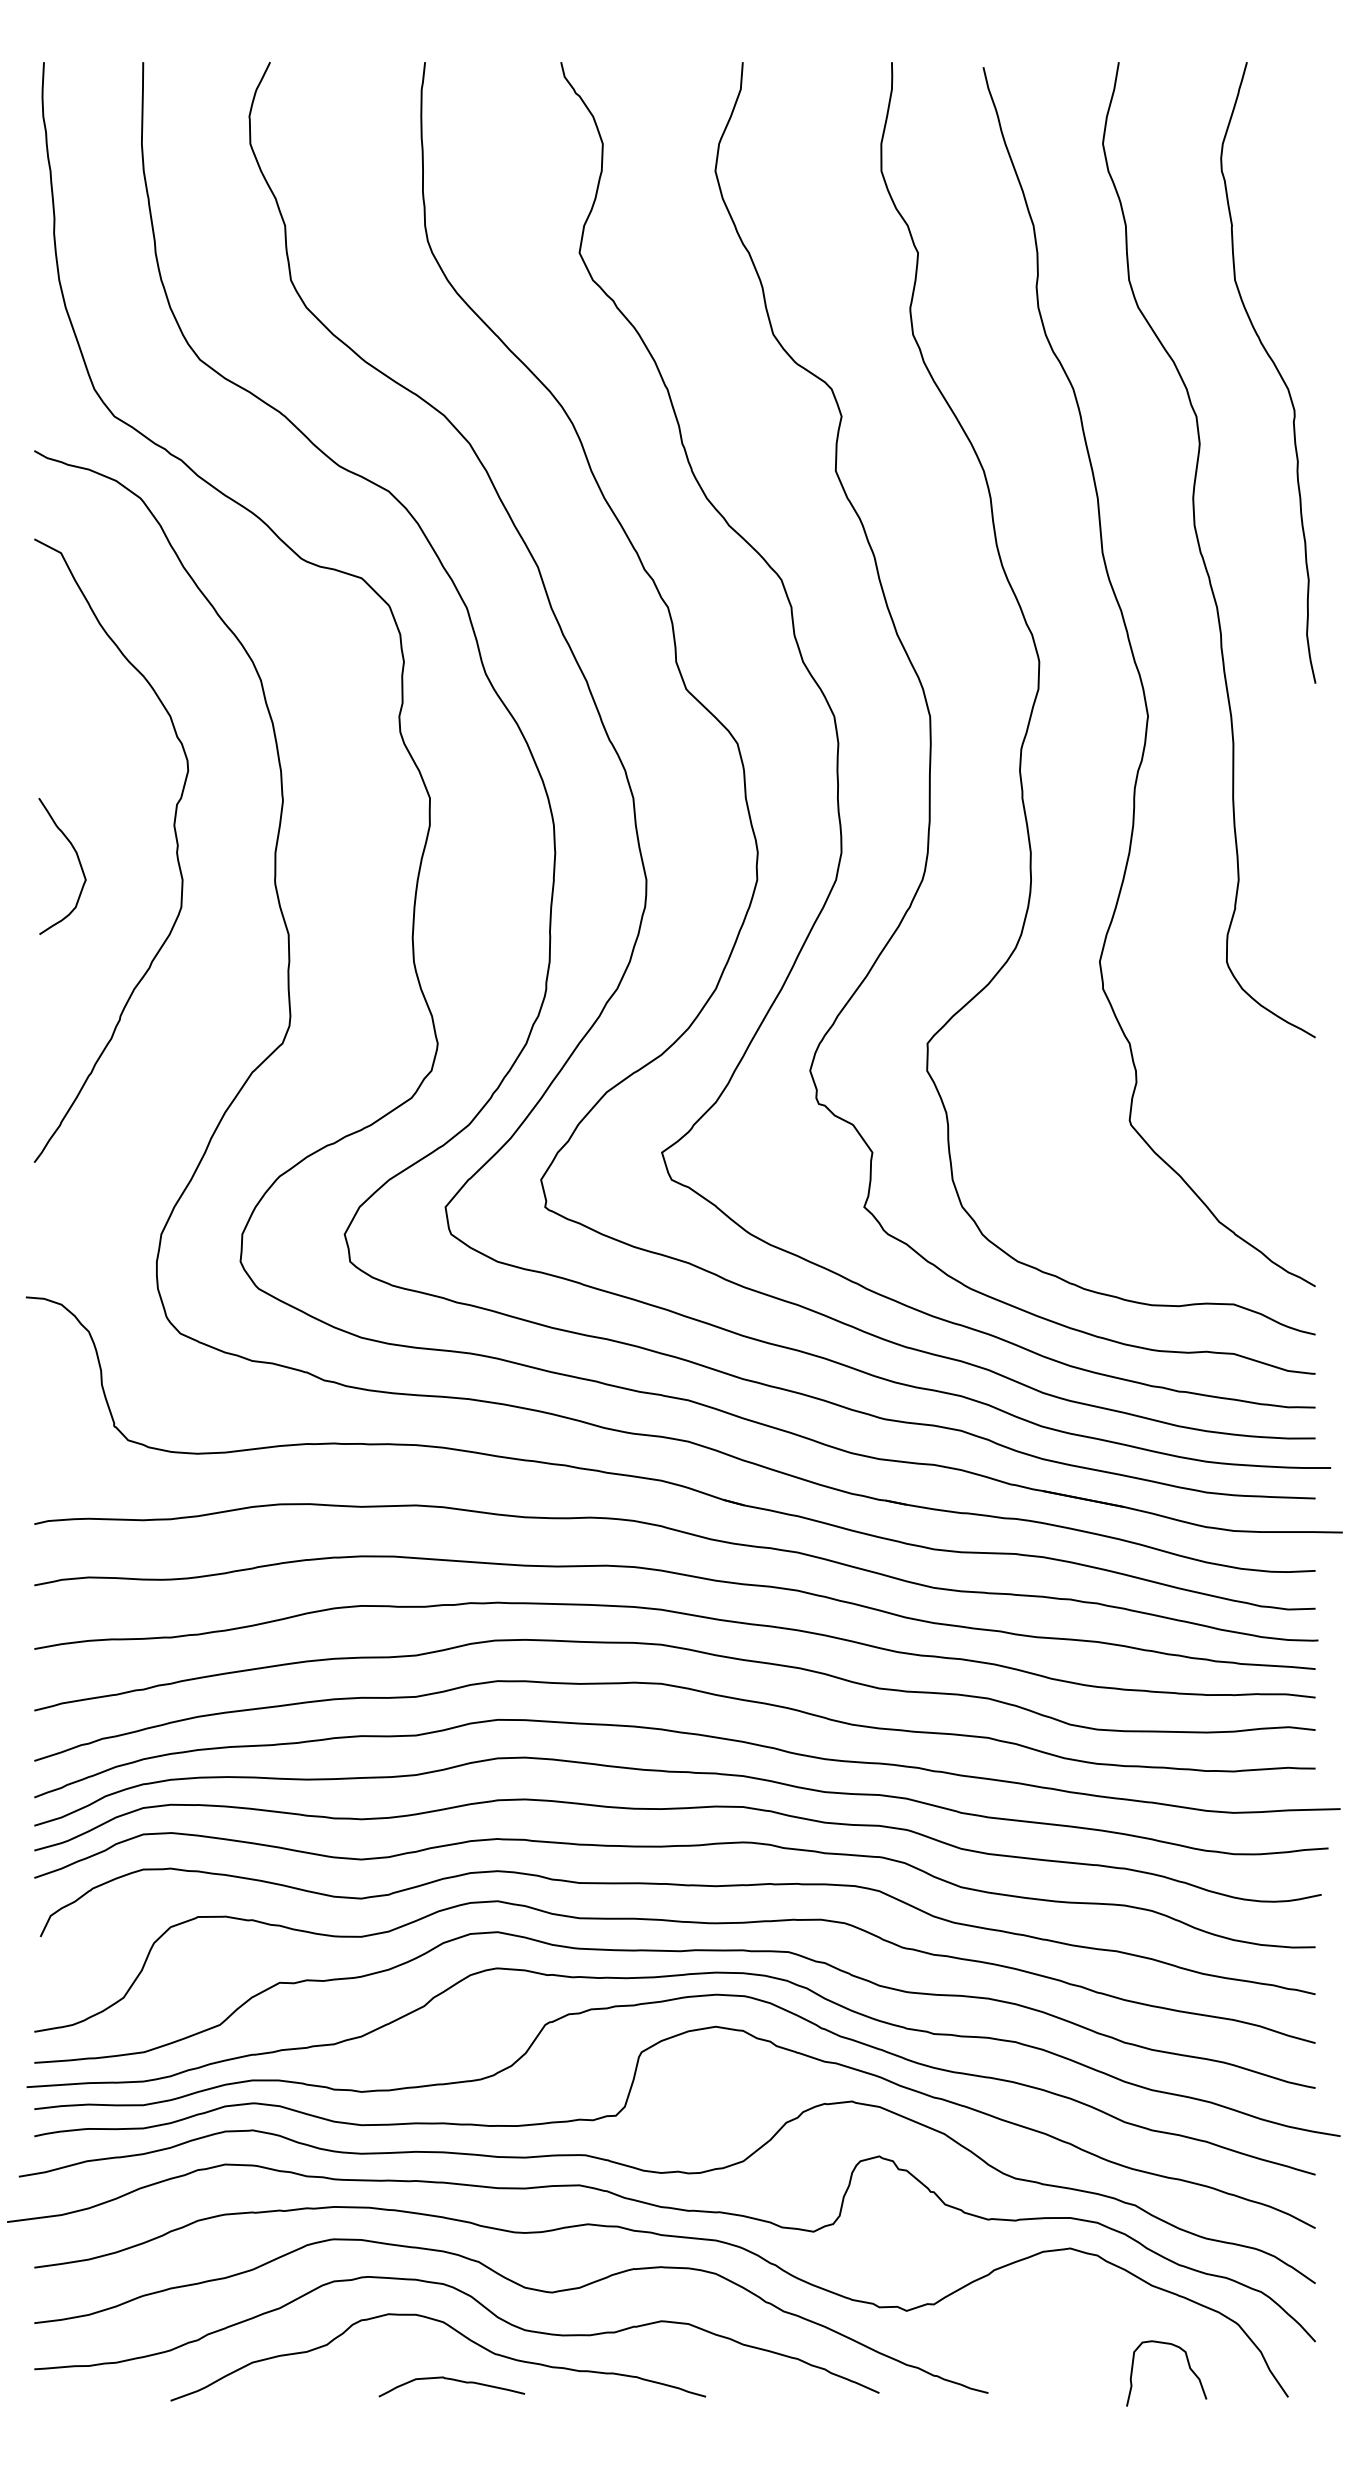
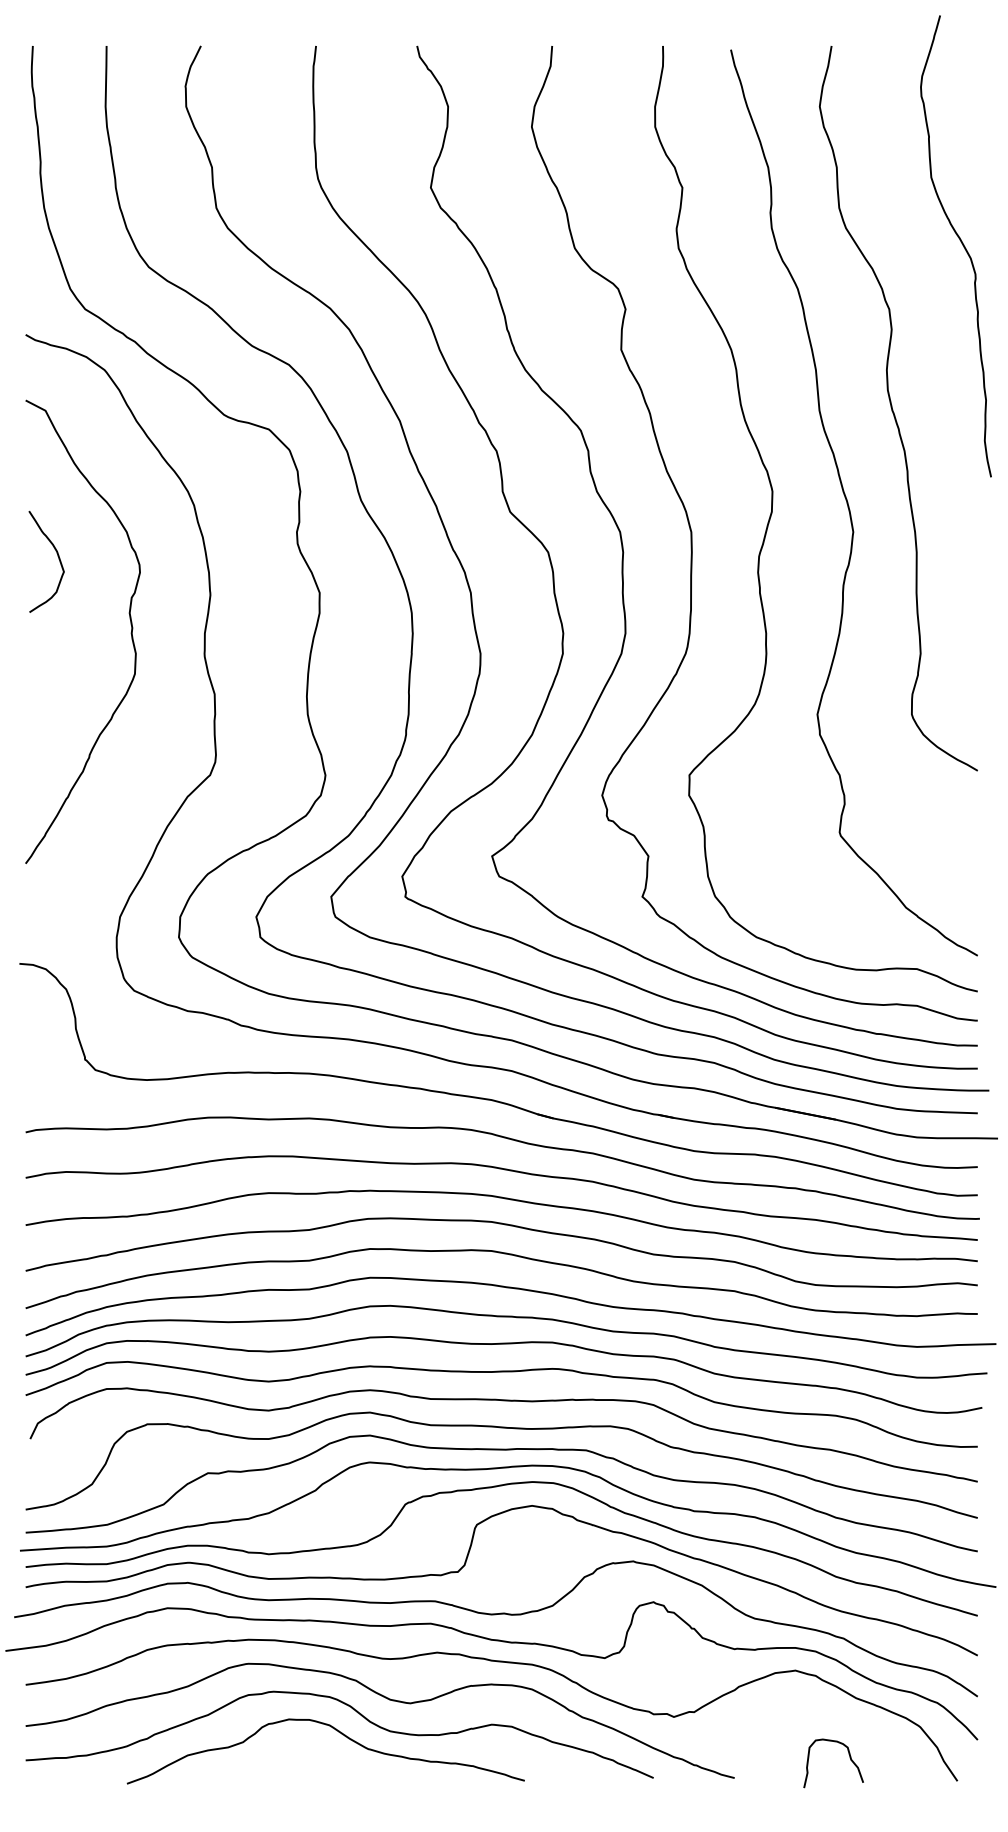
curve: (1275, 368) -> (961, 243), moved
curve: (77, 859) -> (57, 556), moved
curve: (1188, 2366) -> (849, 1758), moved
curve: (451, 2380) -> (335, 1768), removed

